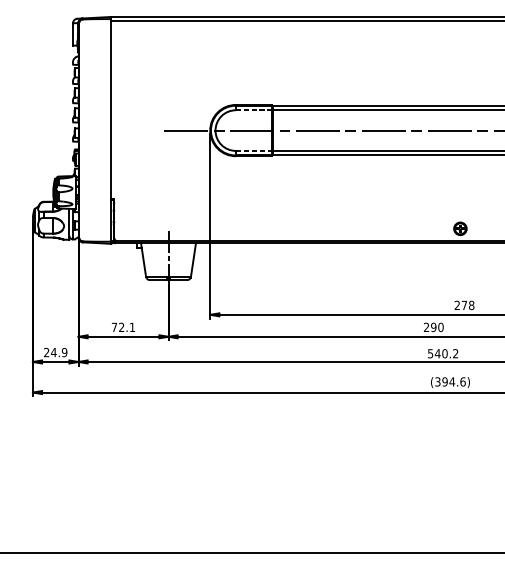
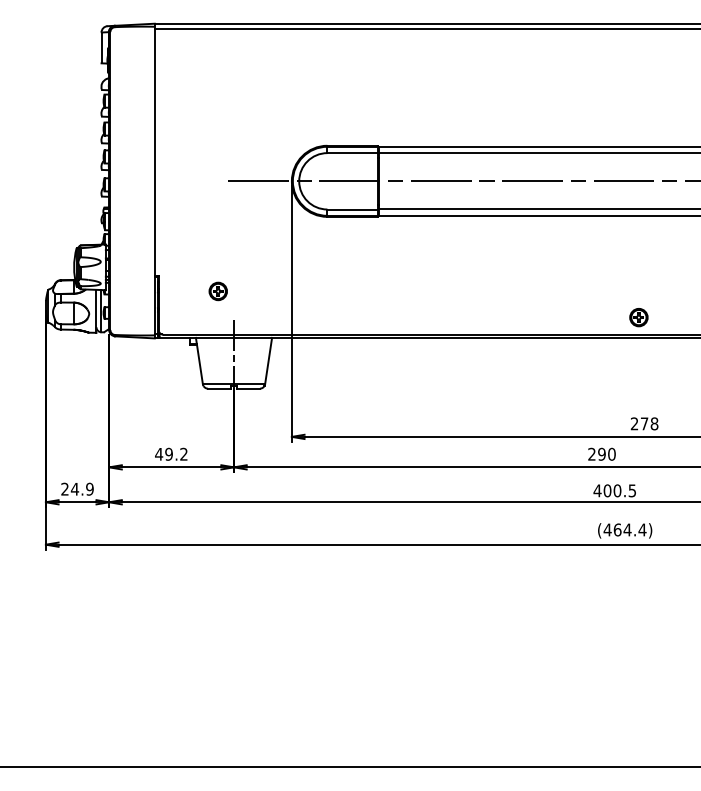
line: (253, 110) -> (352, 153), dashed -> solid
line: (254, 150) -> (353, 209), dashed -> solid
part: (156, 210) -> (217, 291), added
text: (123, 326) -> (171, 453), 72.1 -> 49.2
text: (442, 353) -> (614, 490), 540.2 -> 400.5
text: (450, 381) -> (624, 529), (394.6) -> (464.4)

